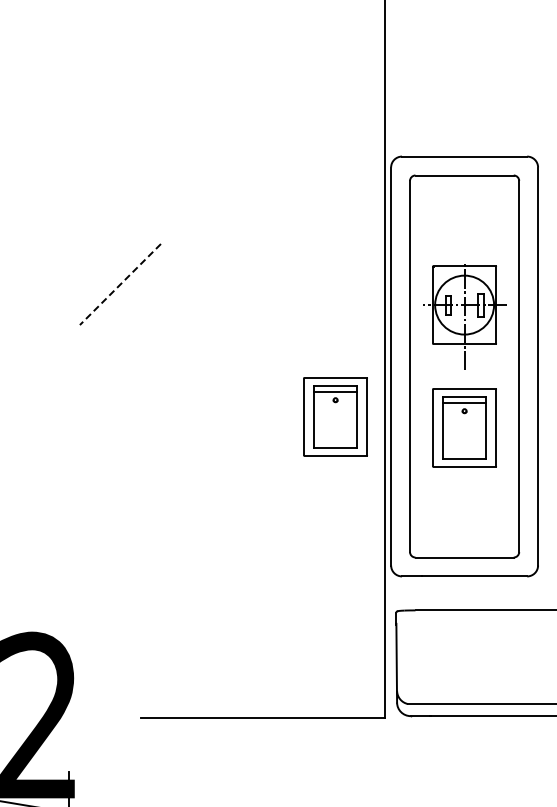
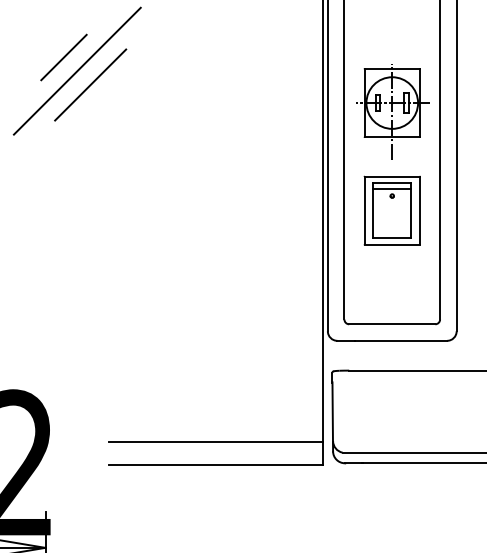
line: (89, 253) -> (63, 57), added
line: (104, 268) -> (76, 70), added
line: (120, 284) -> (90, 84), dashed -> solid
part: (335, 416) -> (279, 200), removed
line: (262, 691) -> (215, 441), added

